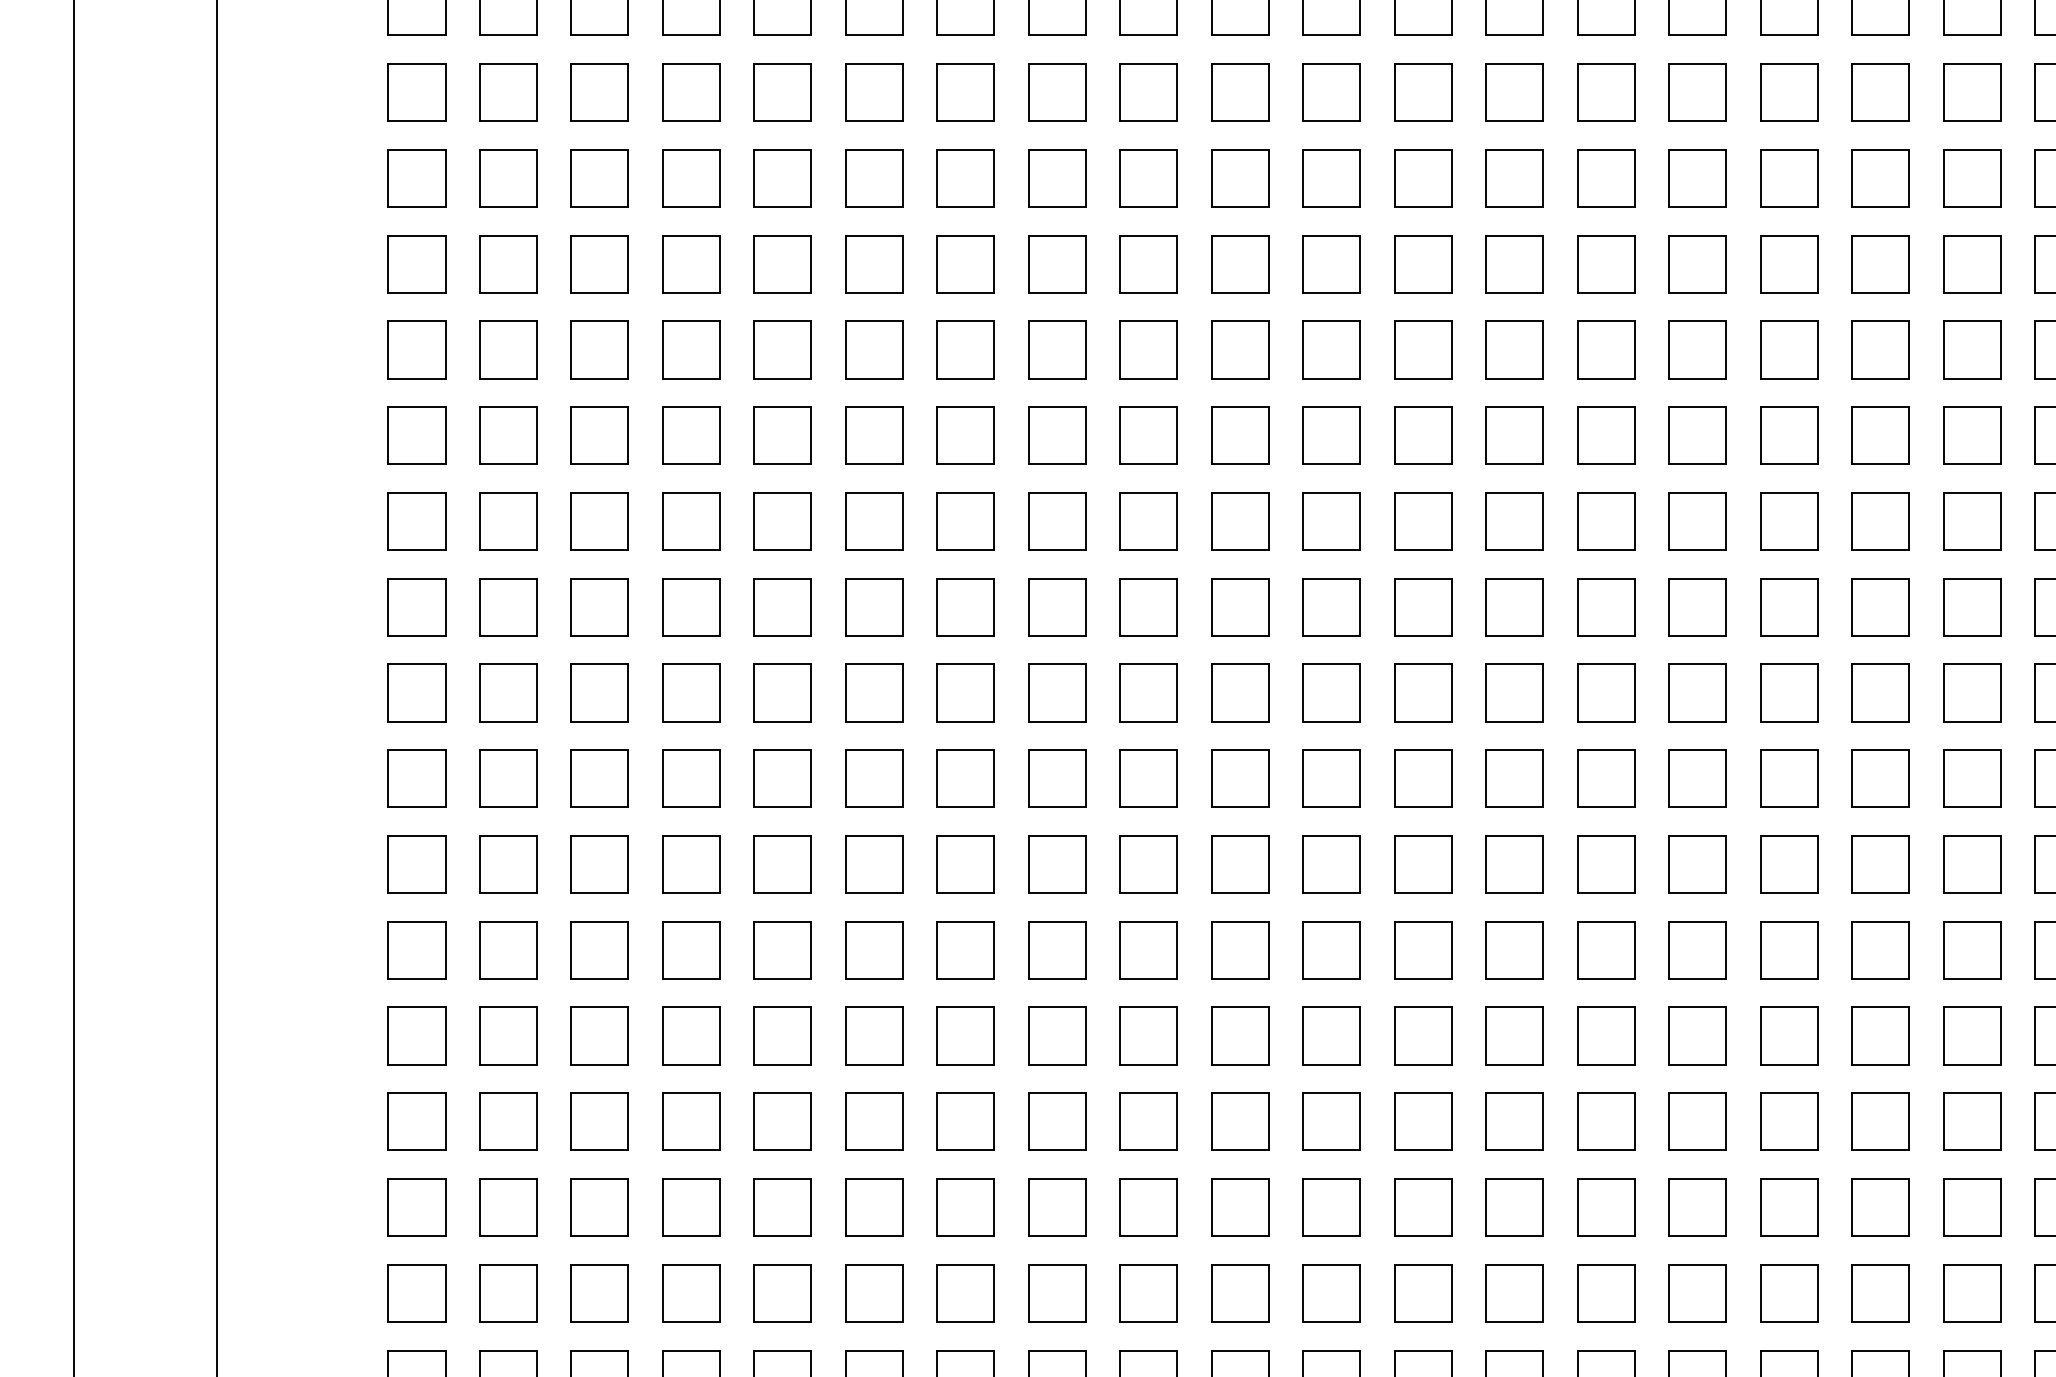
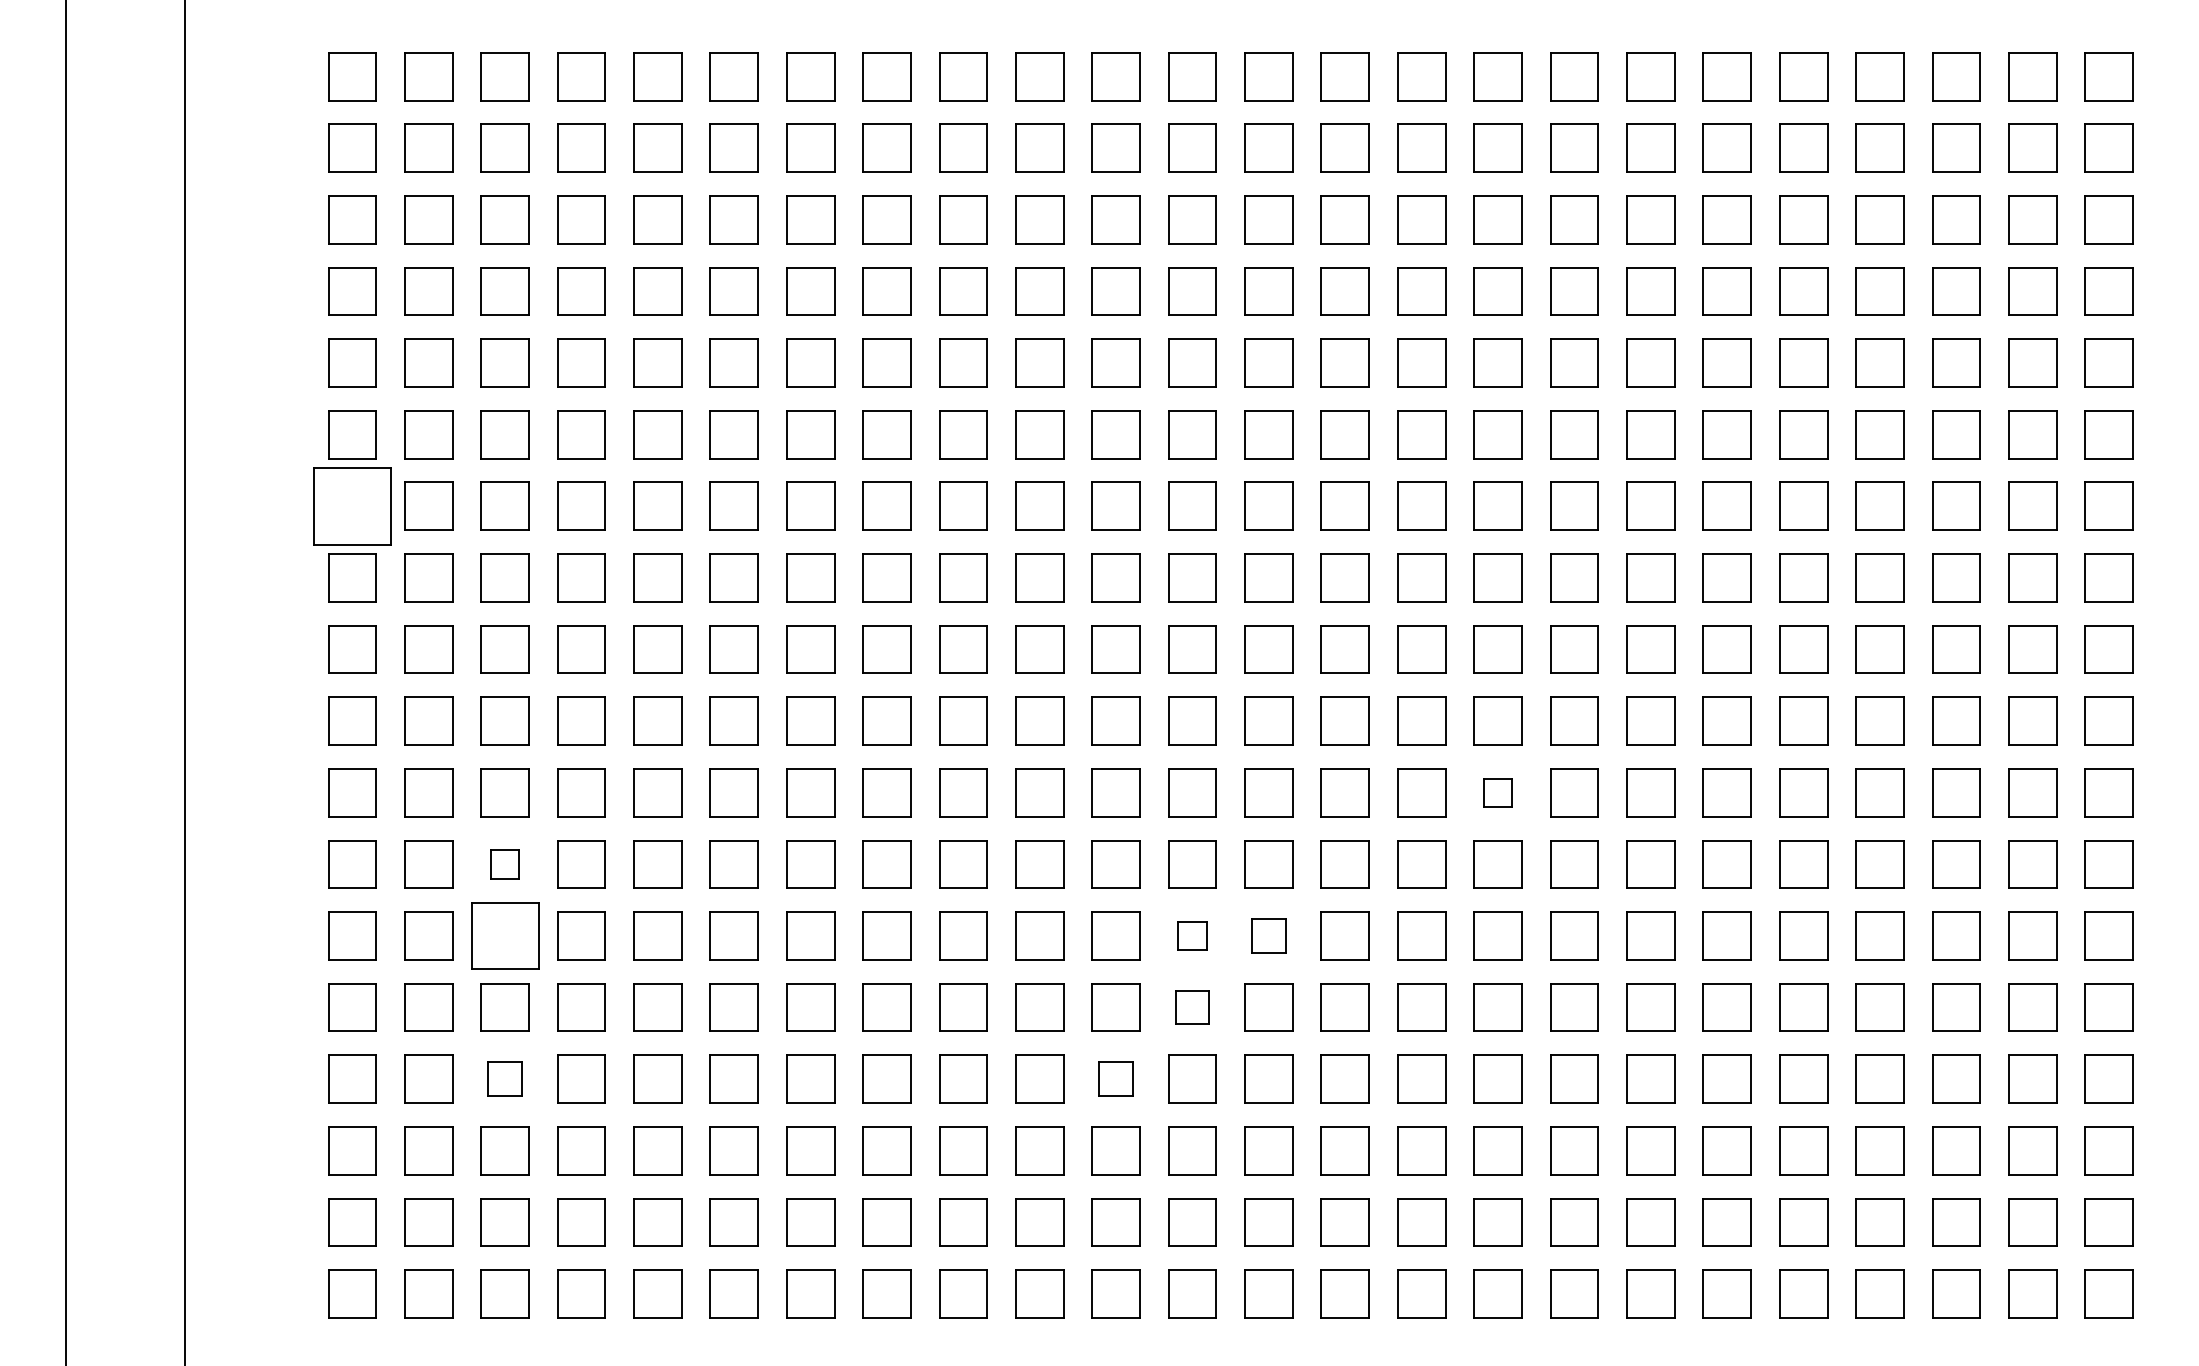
part: (417, 520) -> (352, 505), size x1.6
part: (1788, 864) -> (1497, 792), size x0.6
part: (599, 950) -> (504, 864), size x0.6
part: (599, 1035) -> (504, 935), size x1.4
part: (1423, 1035) -> (1192, 935), size x0.6
part: (1514, 1035) -> (1268, 935), size x0.7
part: (1423, 1121) -> (1192, 1007), size x0.7
part: (599, 1206) -> (504, 1078), size x0.7
part: (1330, 1206) -> (1115, 1078), size x0.7

